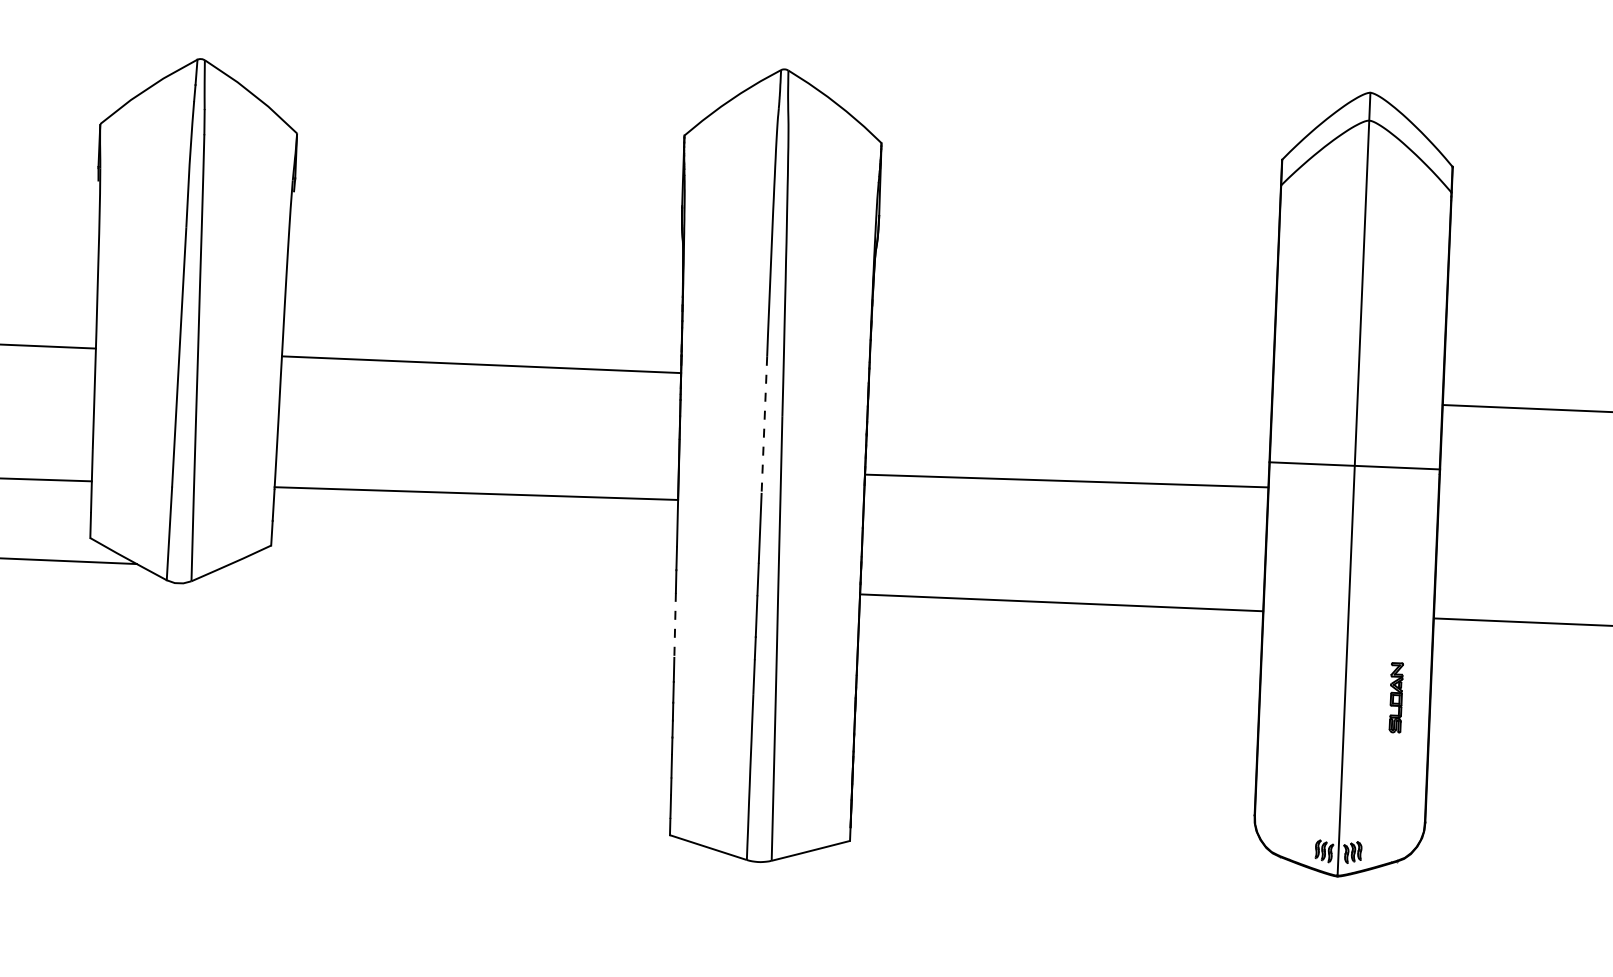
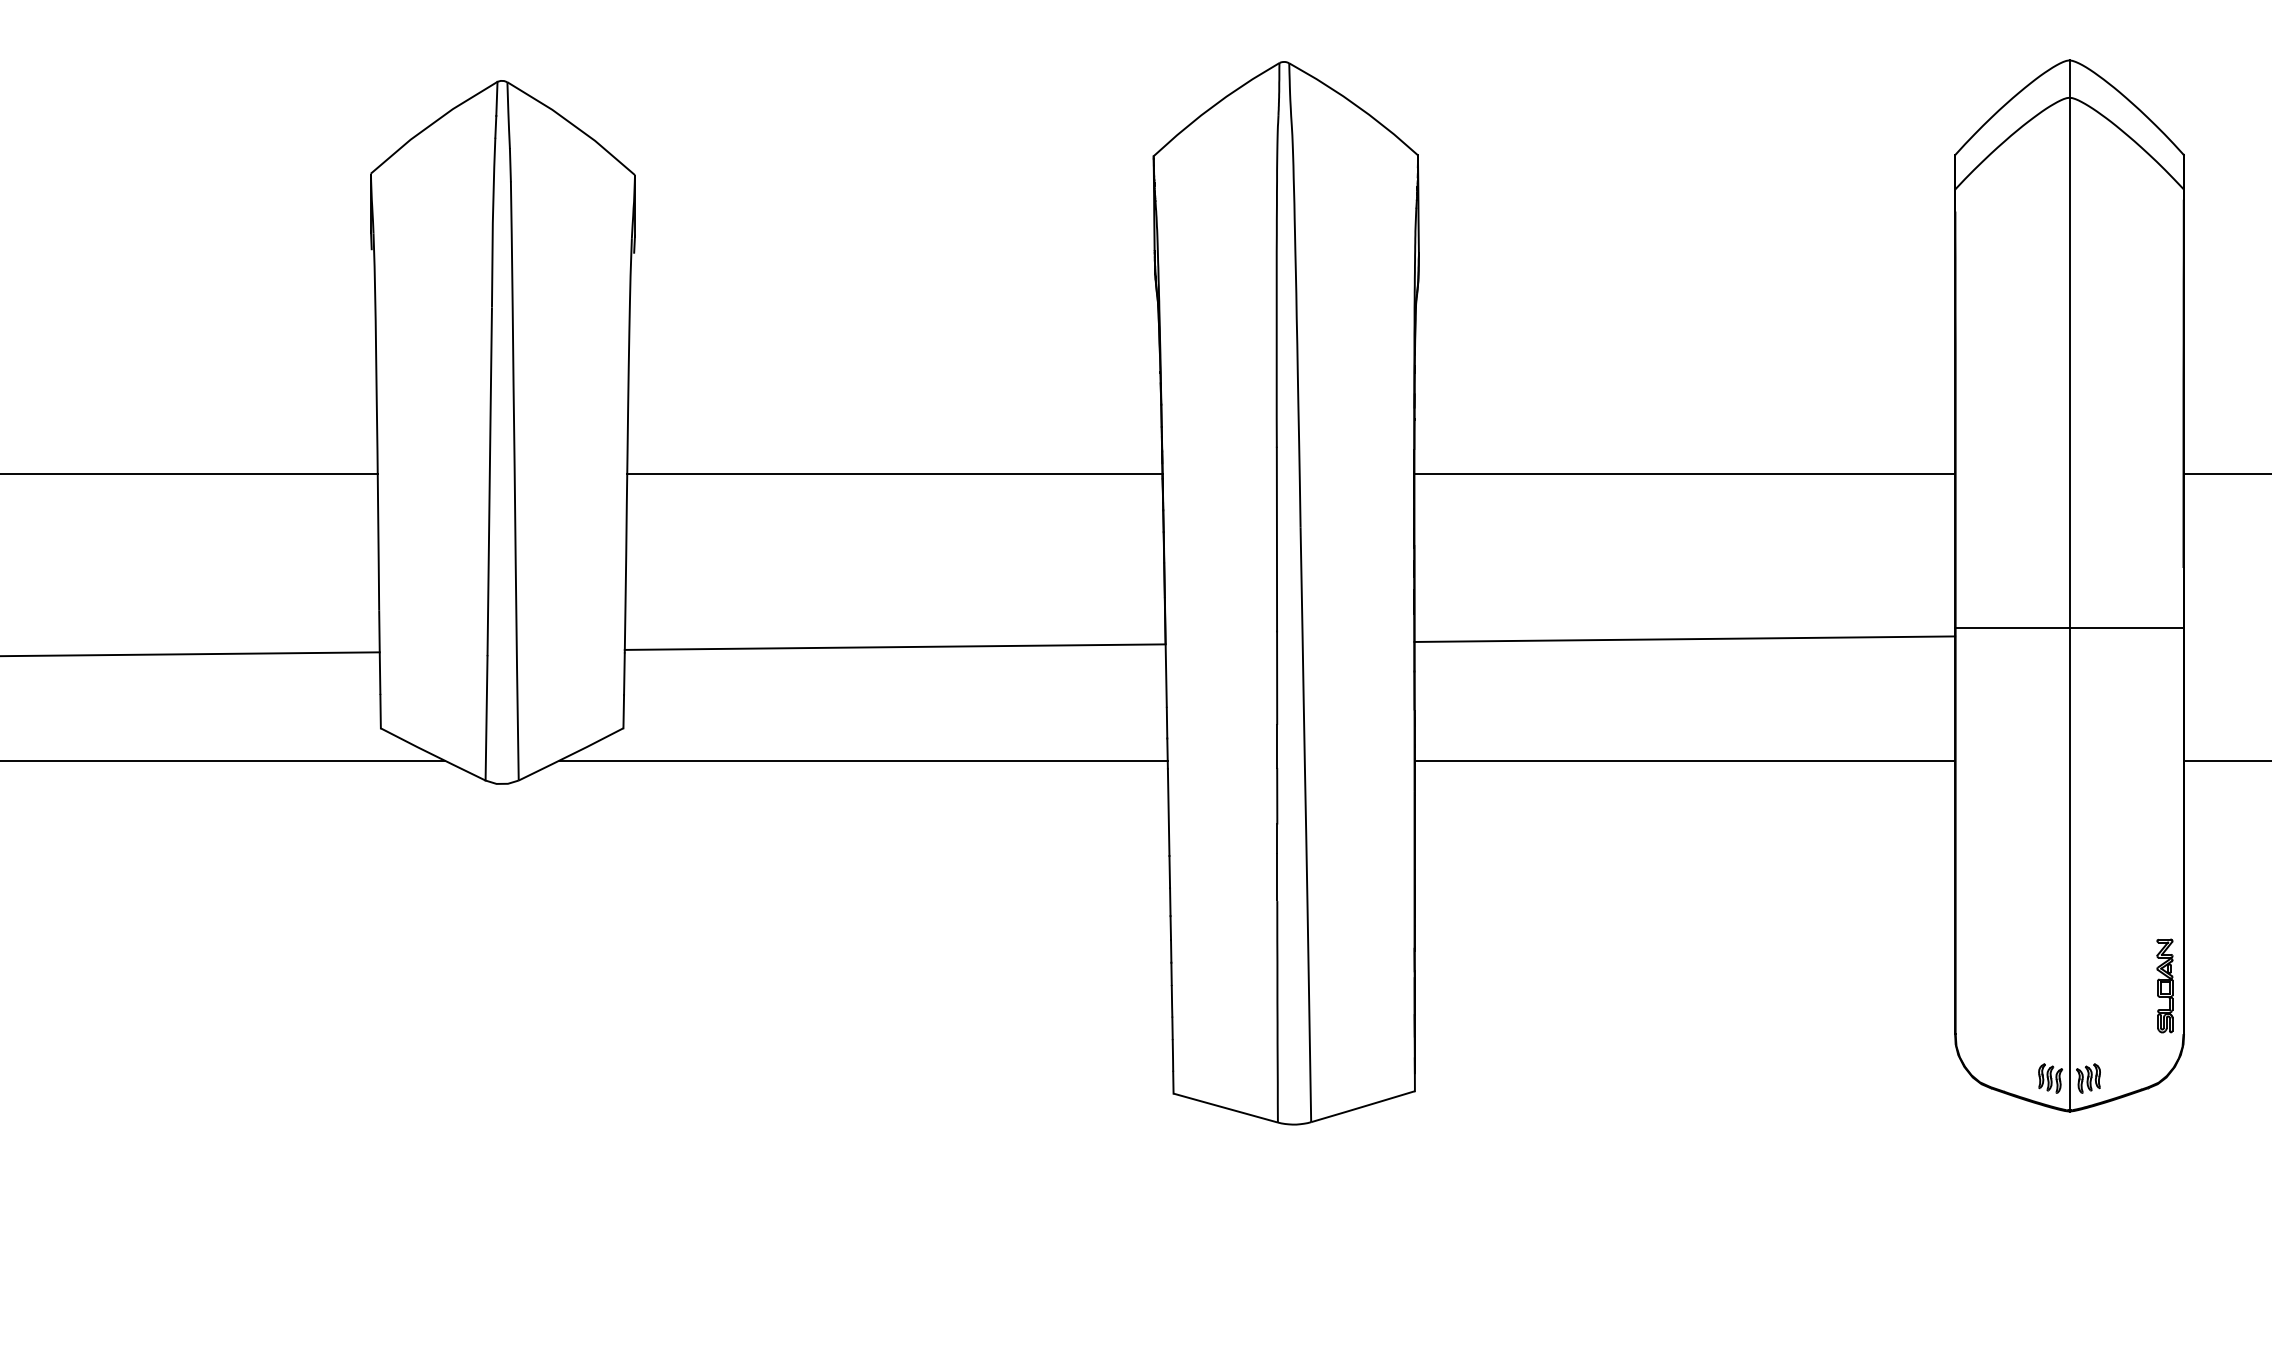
line: (1070, 389) -> (1684, 474), added
line: (764, 425) -> (1276, 539), dashed -> solid
line: (1354, 465) -> (2069, 627), moved
line: (1066, 480) -> (1684, 638), moved
line: (449, 577) -> (863, 760), added
line: (674, 625) -> (1168, 812), dashed -> solid
part: (1395, 697) -> (2164, 985), moved

